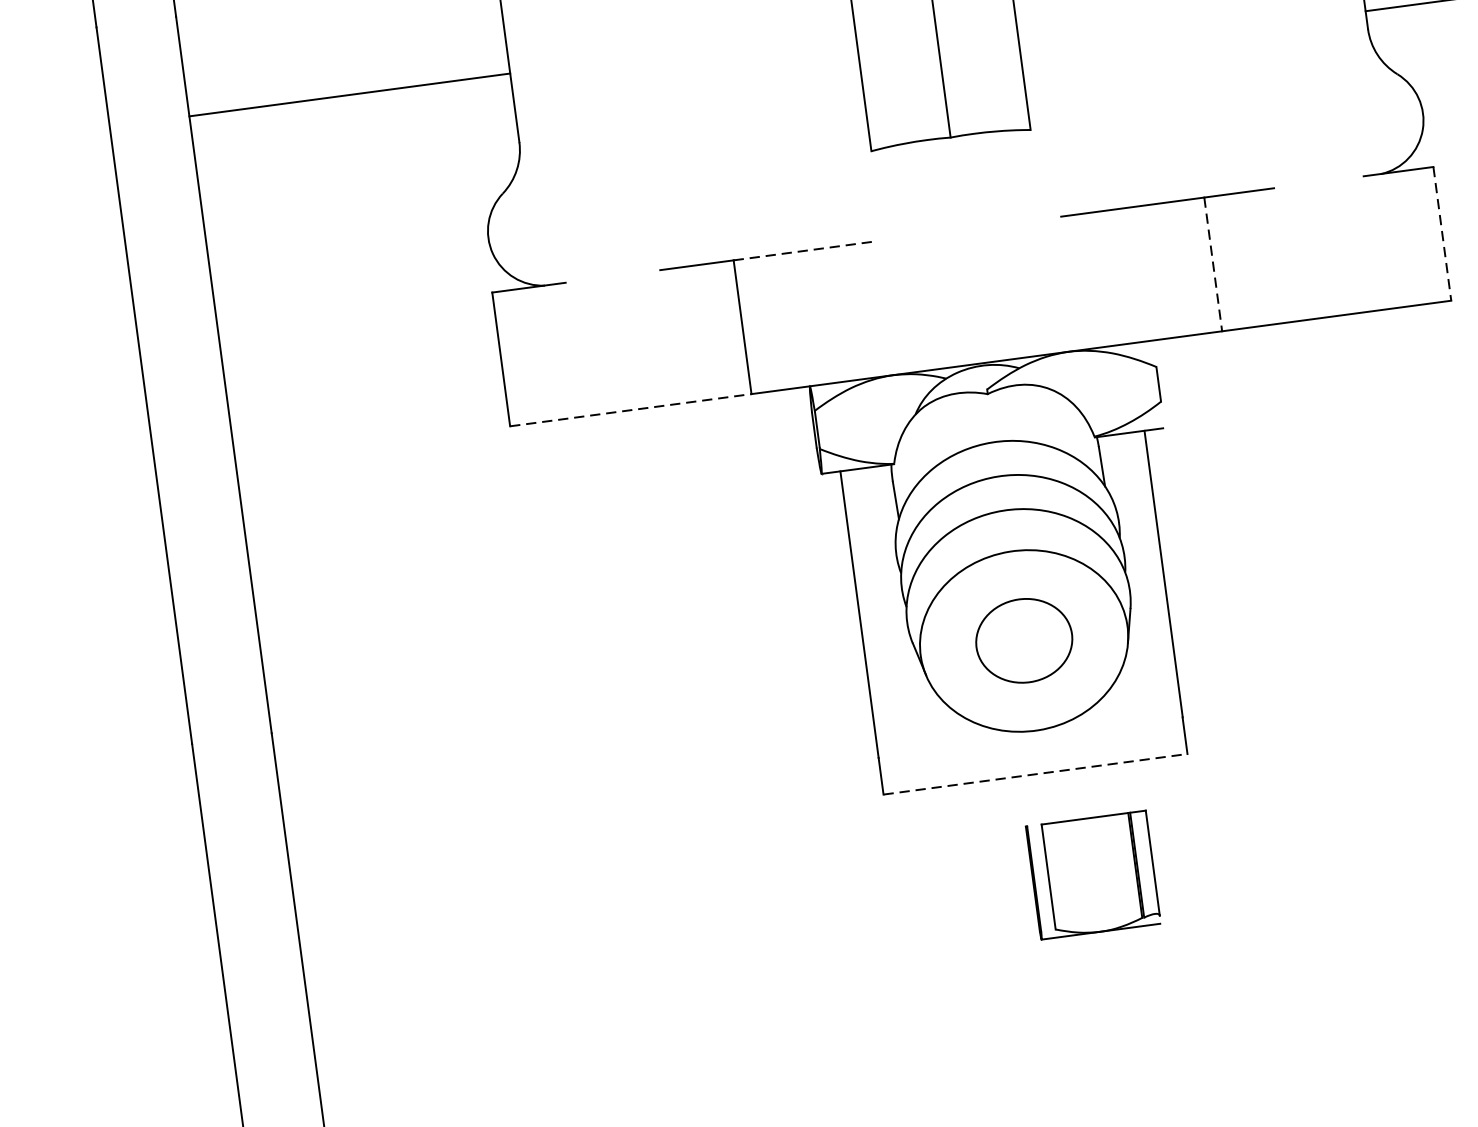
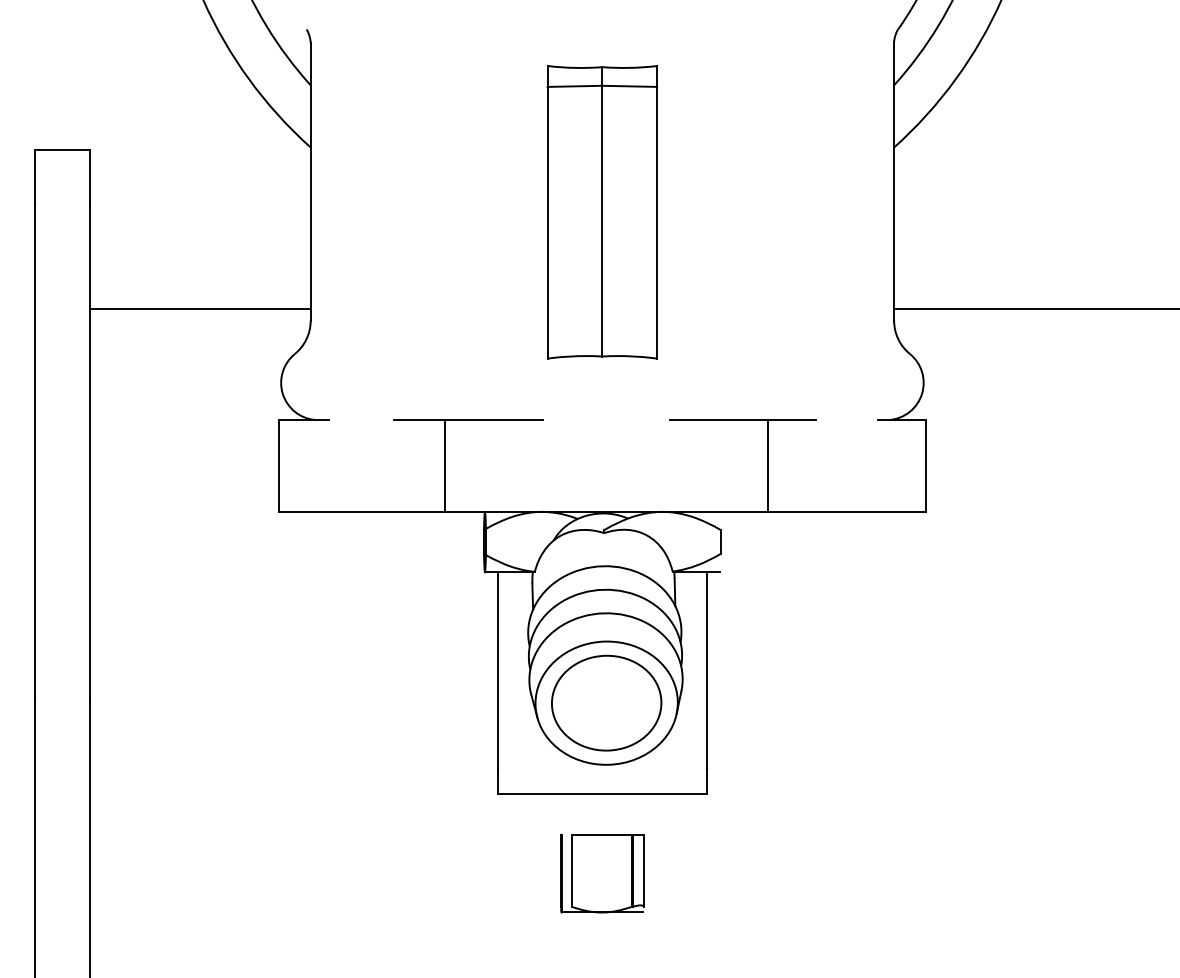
line: (349, 94) -> (200, 308), moved
line: (1441, 233) -> (925, 465), dashed -> solid
line: (805, 250) -> (494, 419), dashed -> solid
line: (1213, 263) -> (768, 465), dashed -> solid
line: (630, 409) -> (361, 511), dashed -> solid
part: (1023, 640) -> (606, 702), size x1.67
line: (1035, 774) -> (602, 794), dashed -> solid
part: (1093, 874) -> (602, 873), moved

